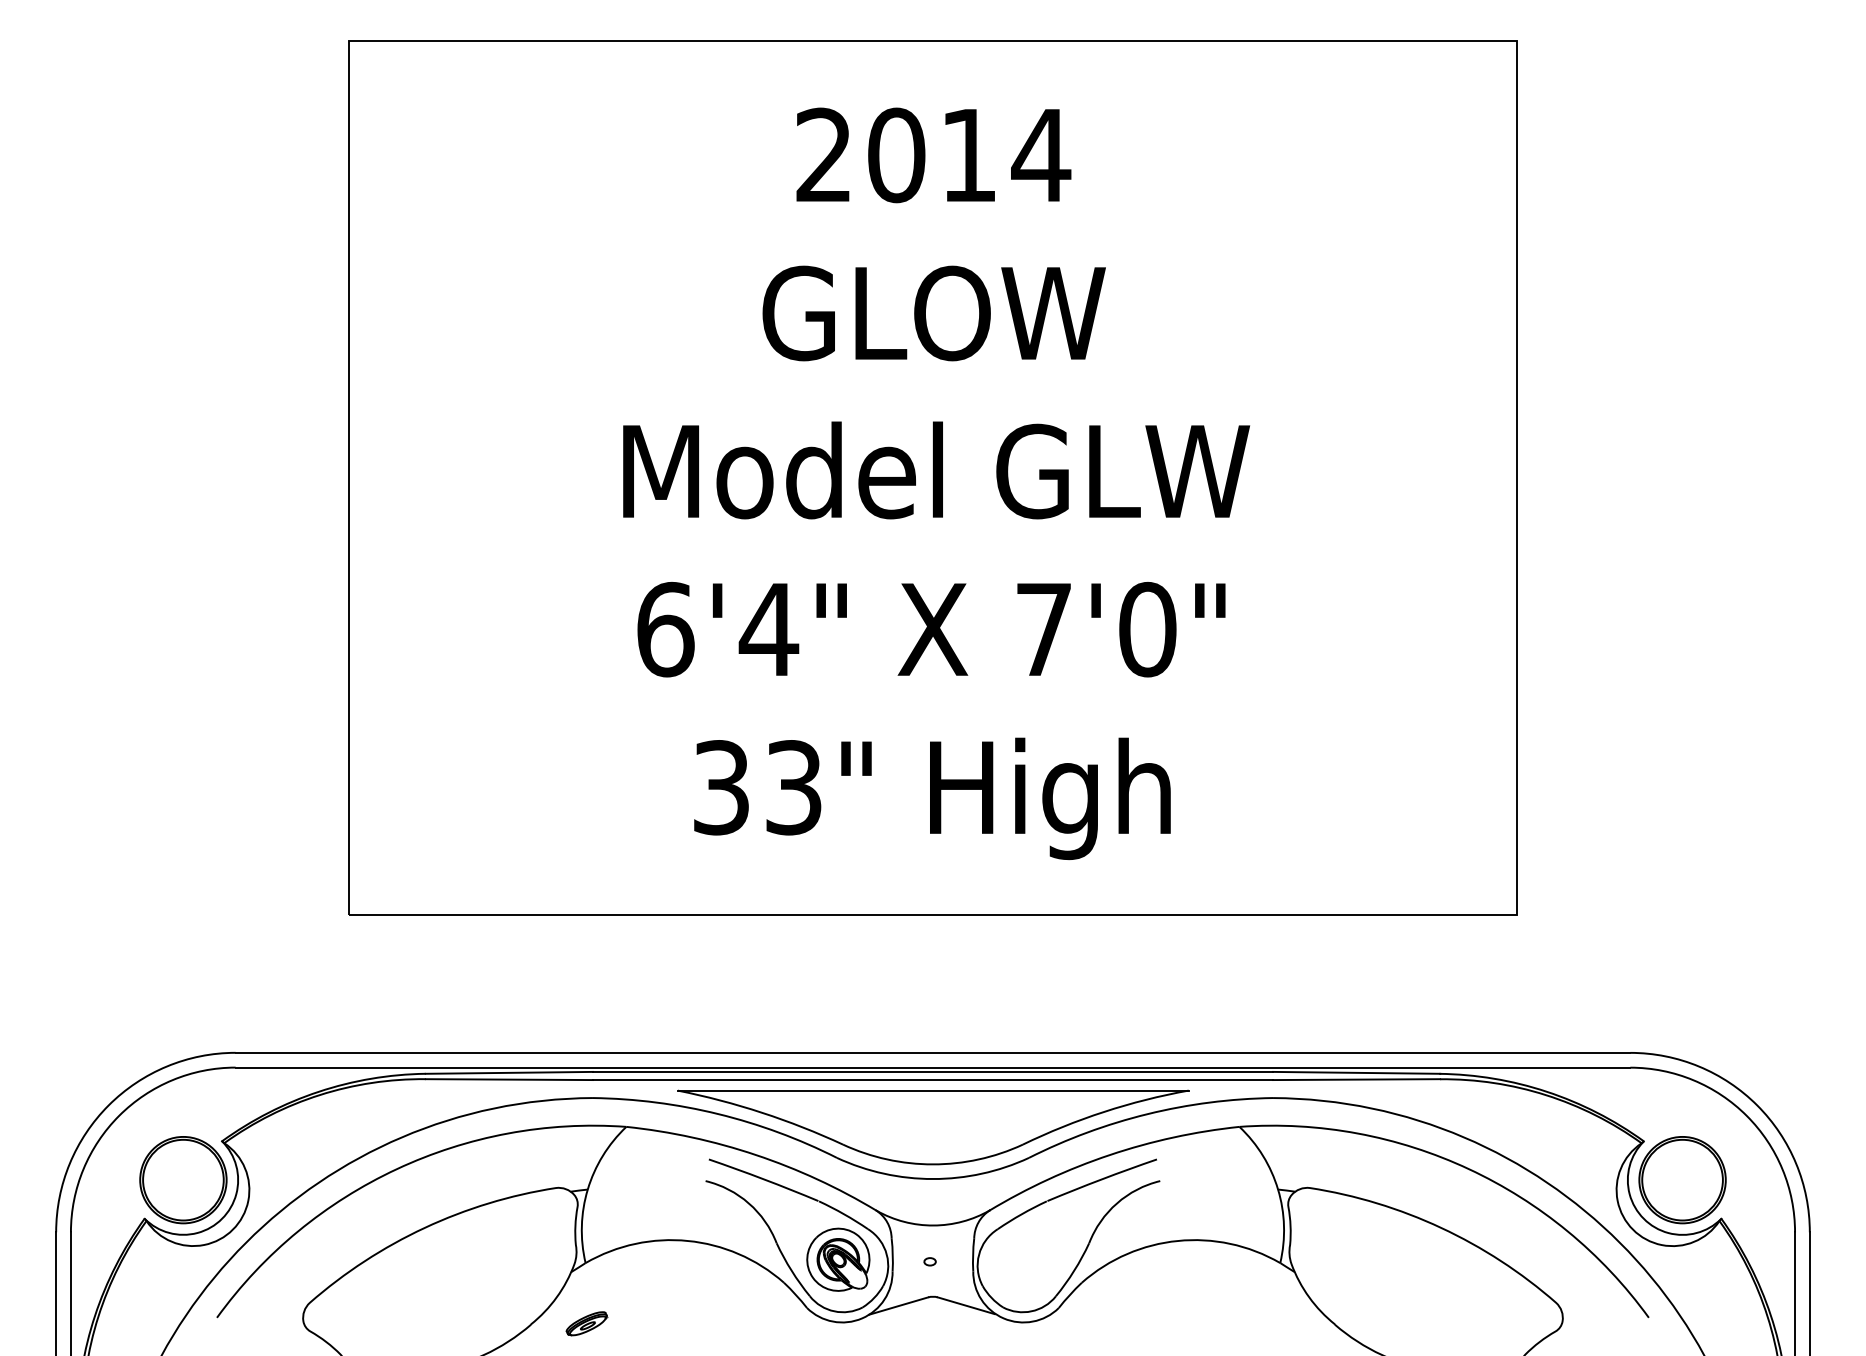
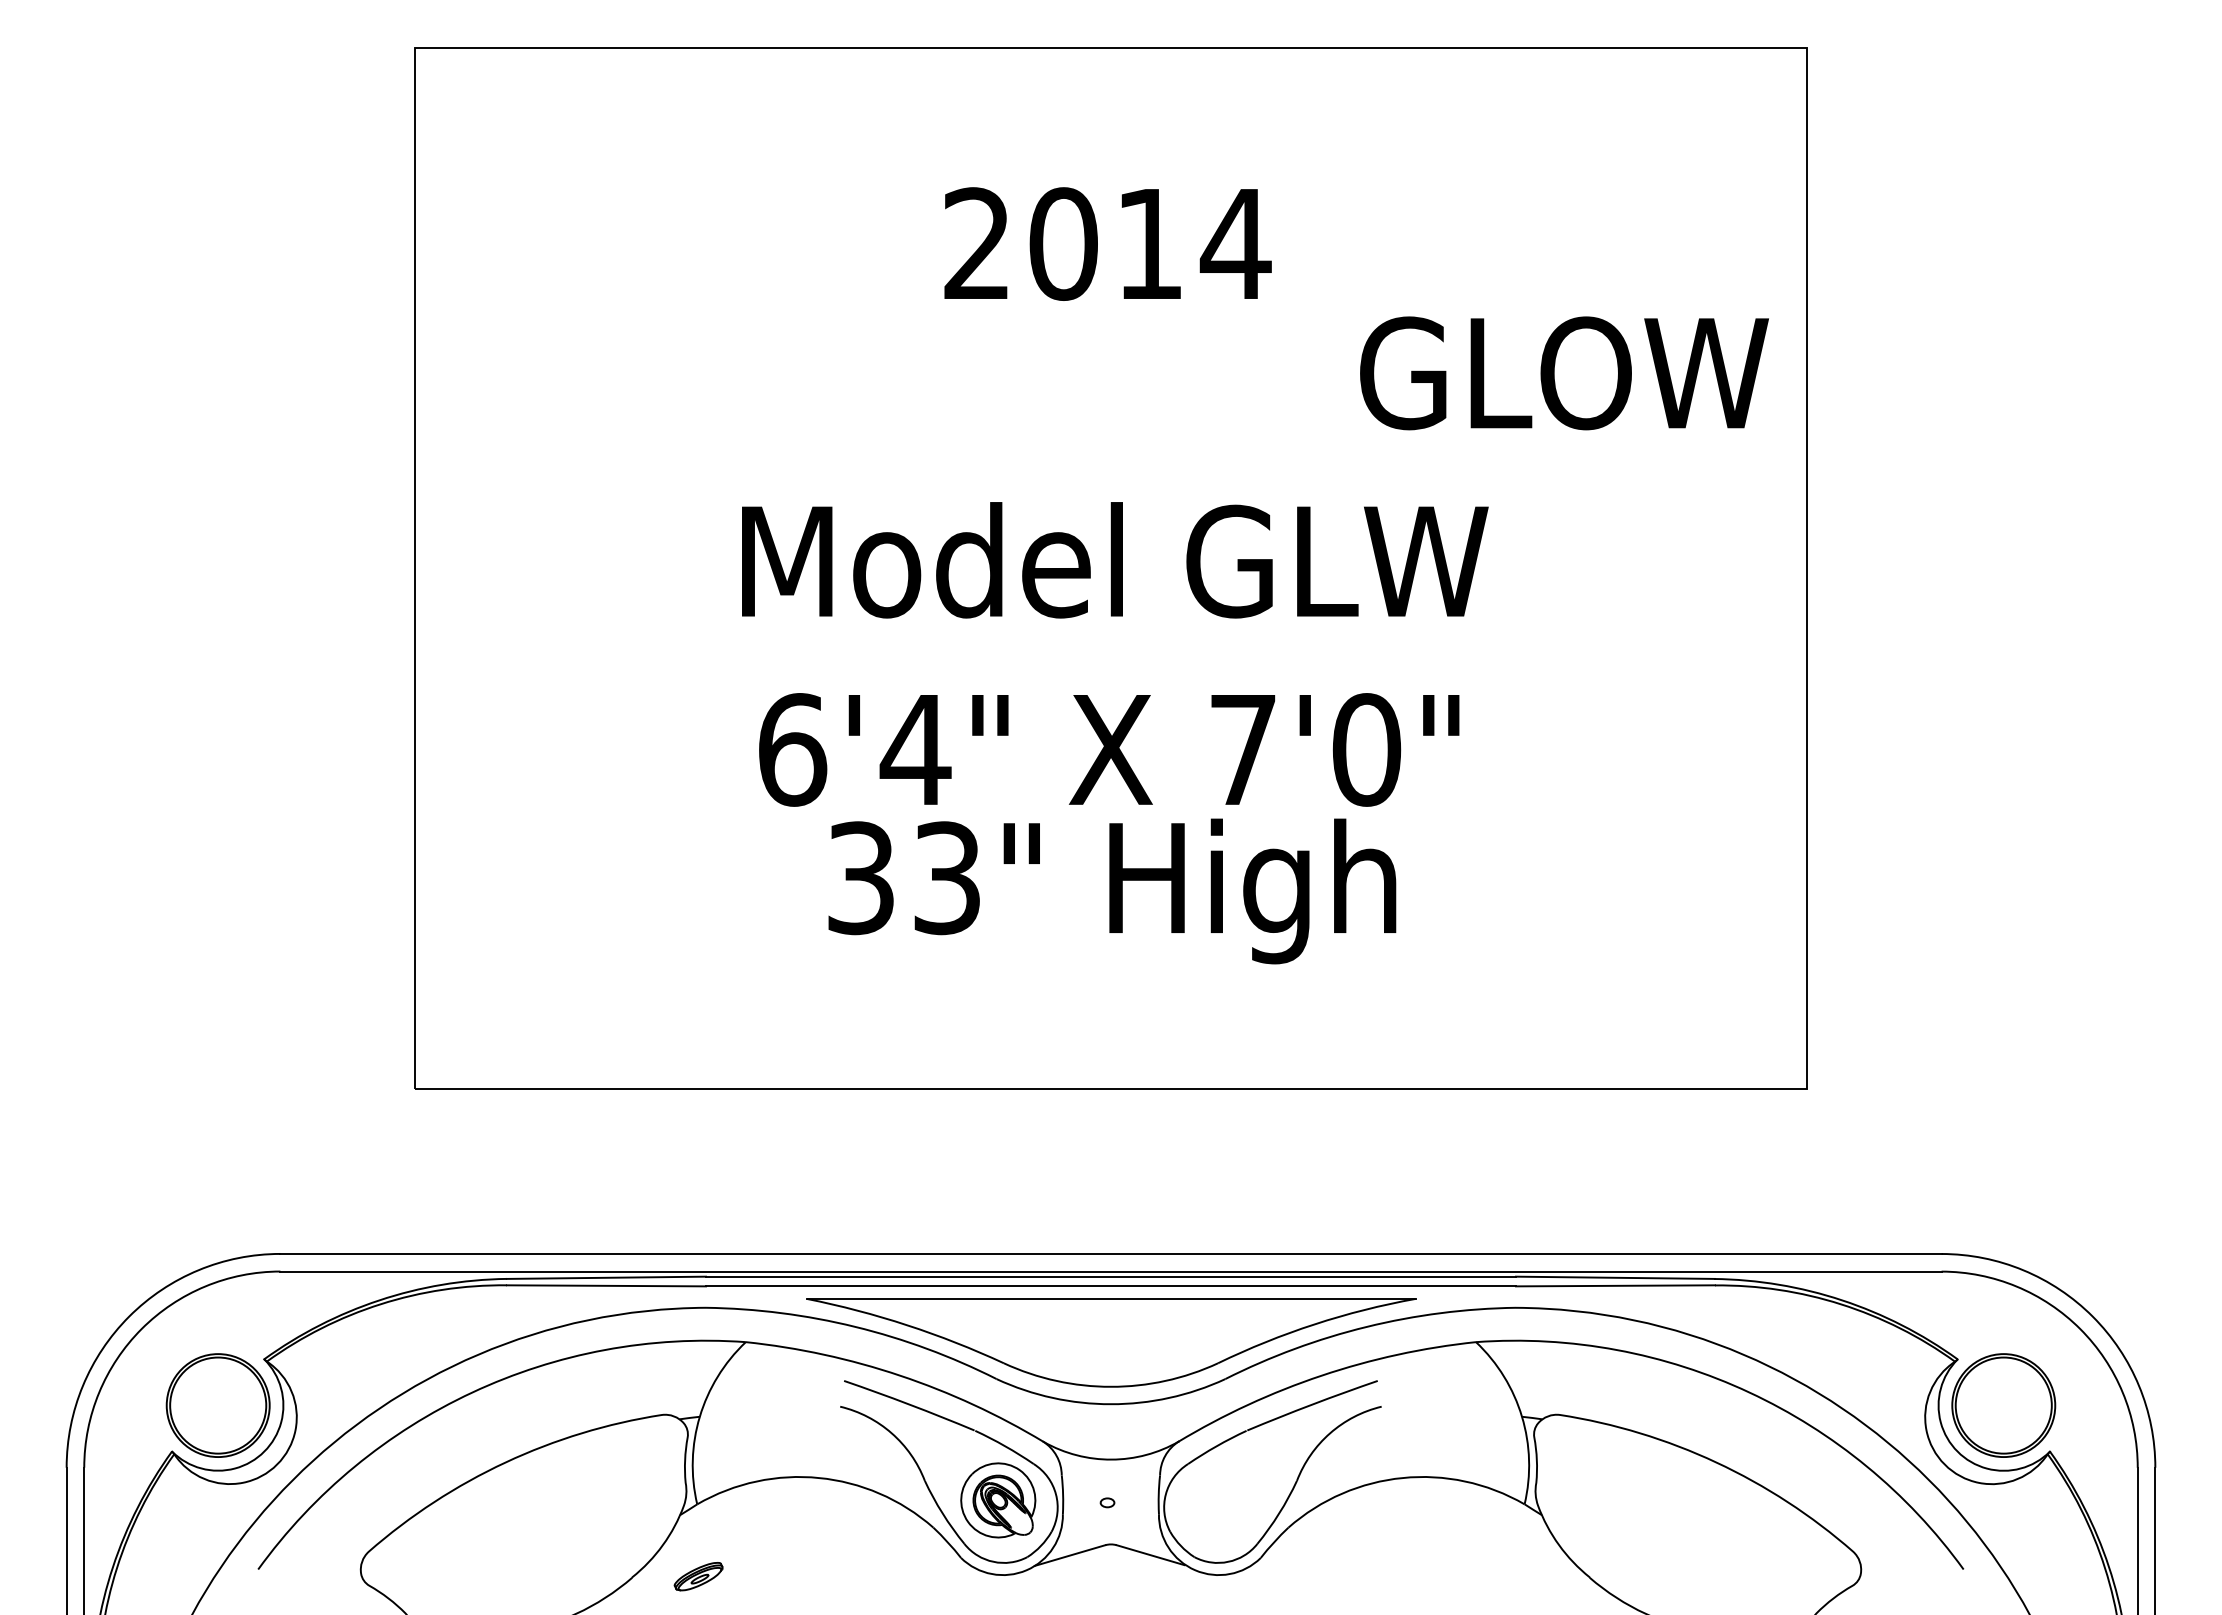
text: (933, 154) -> (1107, 243), moved
text: (934, 313) -> (1564, 373), moved
text: (932, 798) -> (1112, 891), moved

